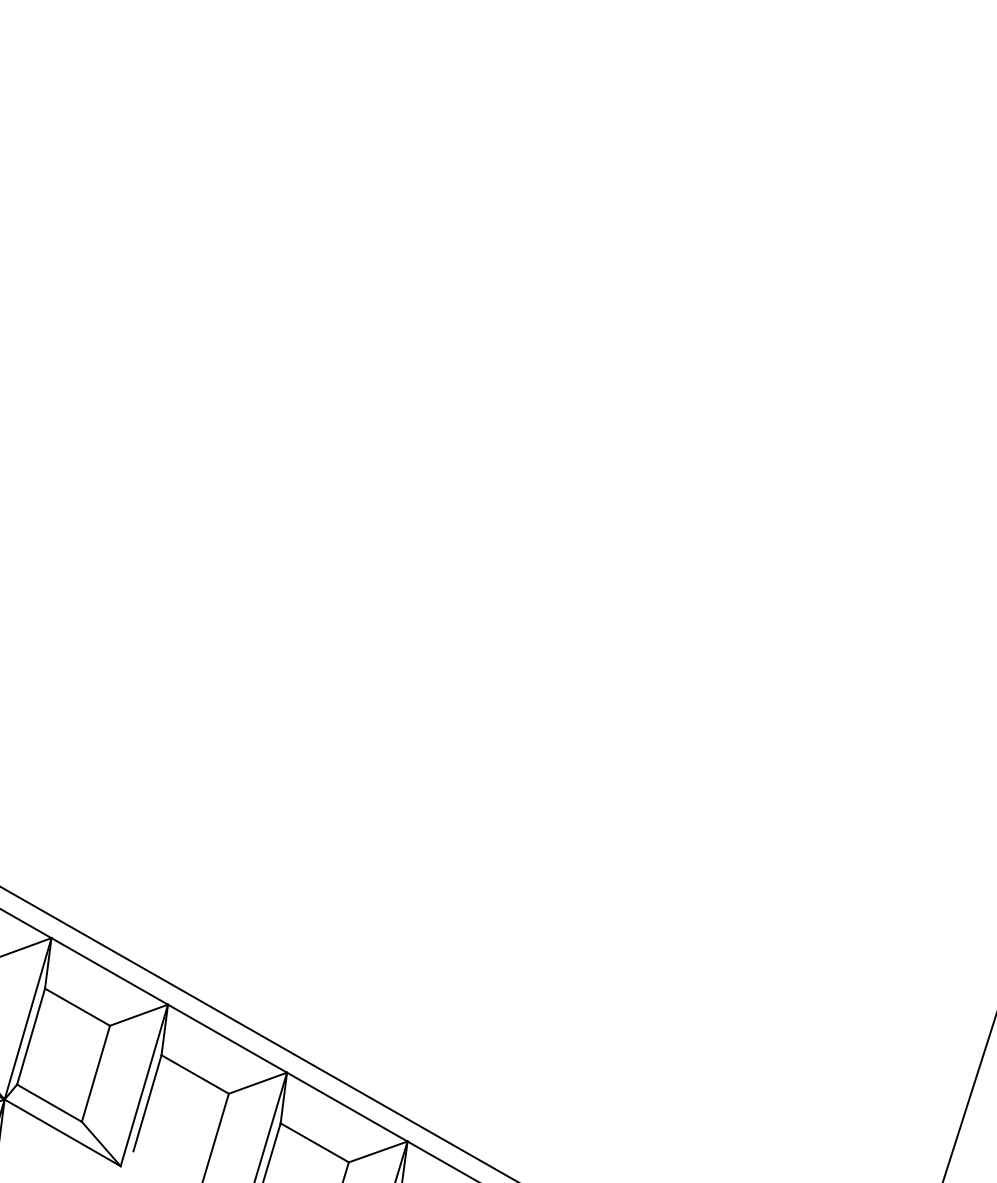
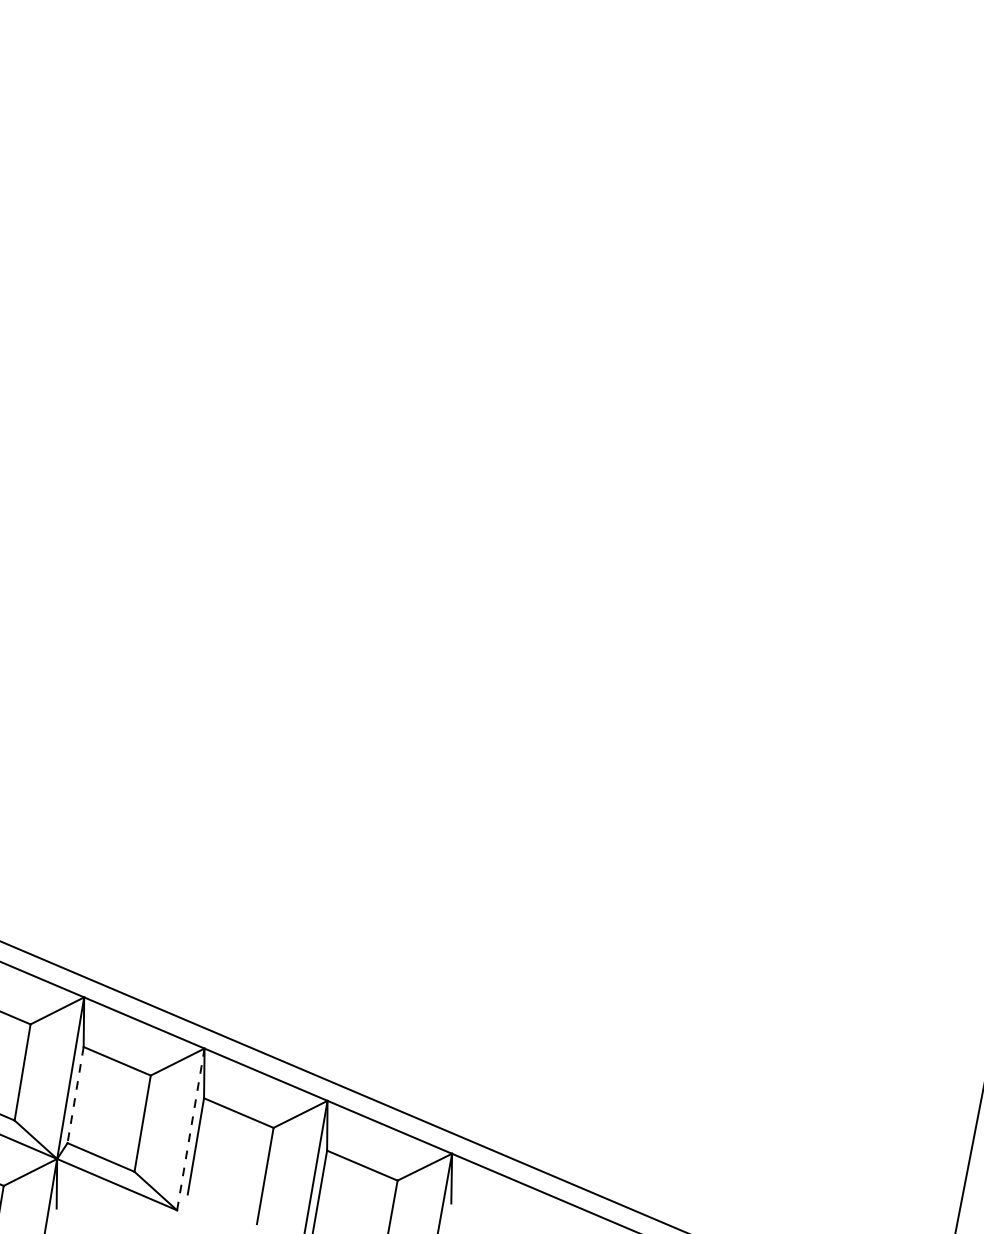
line: (30, 1037) -> (75, 1095), solid -> dashed
line: (144, 1084) -> (190, 1128), solid -> dashed

